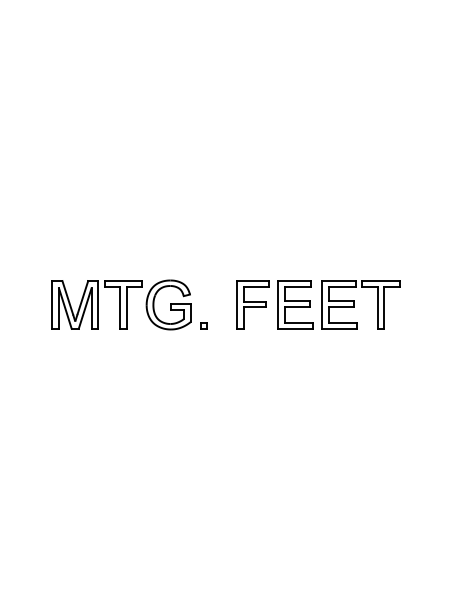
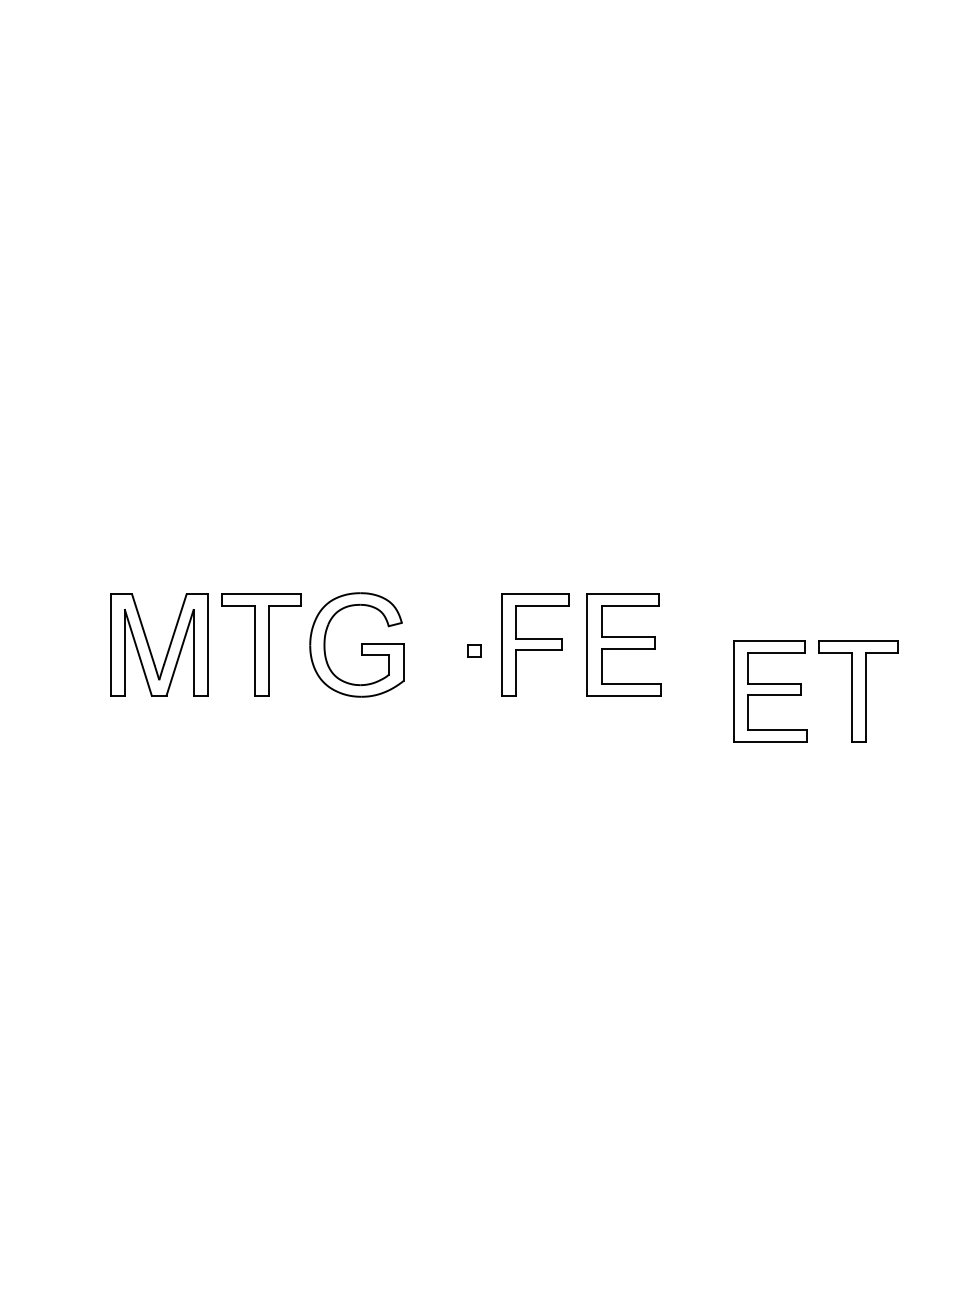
part: (360, 304) -> (815, 690), moved
part: (203, 325) -> (472, 650), moved

